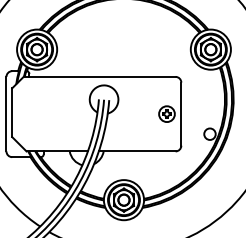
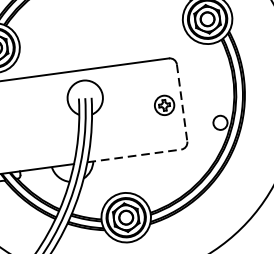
line: (181, 114) -> (182, 103), solid -> dashed
line: (137, 151) -> (134, 155), solid -> dashed

